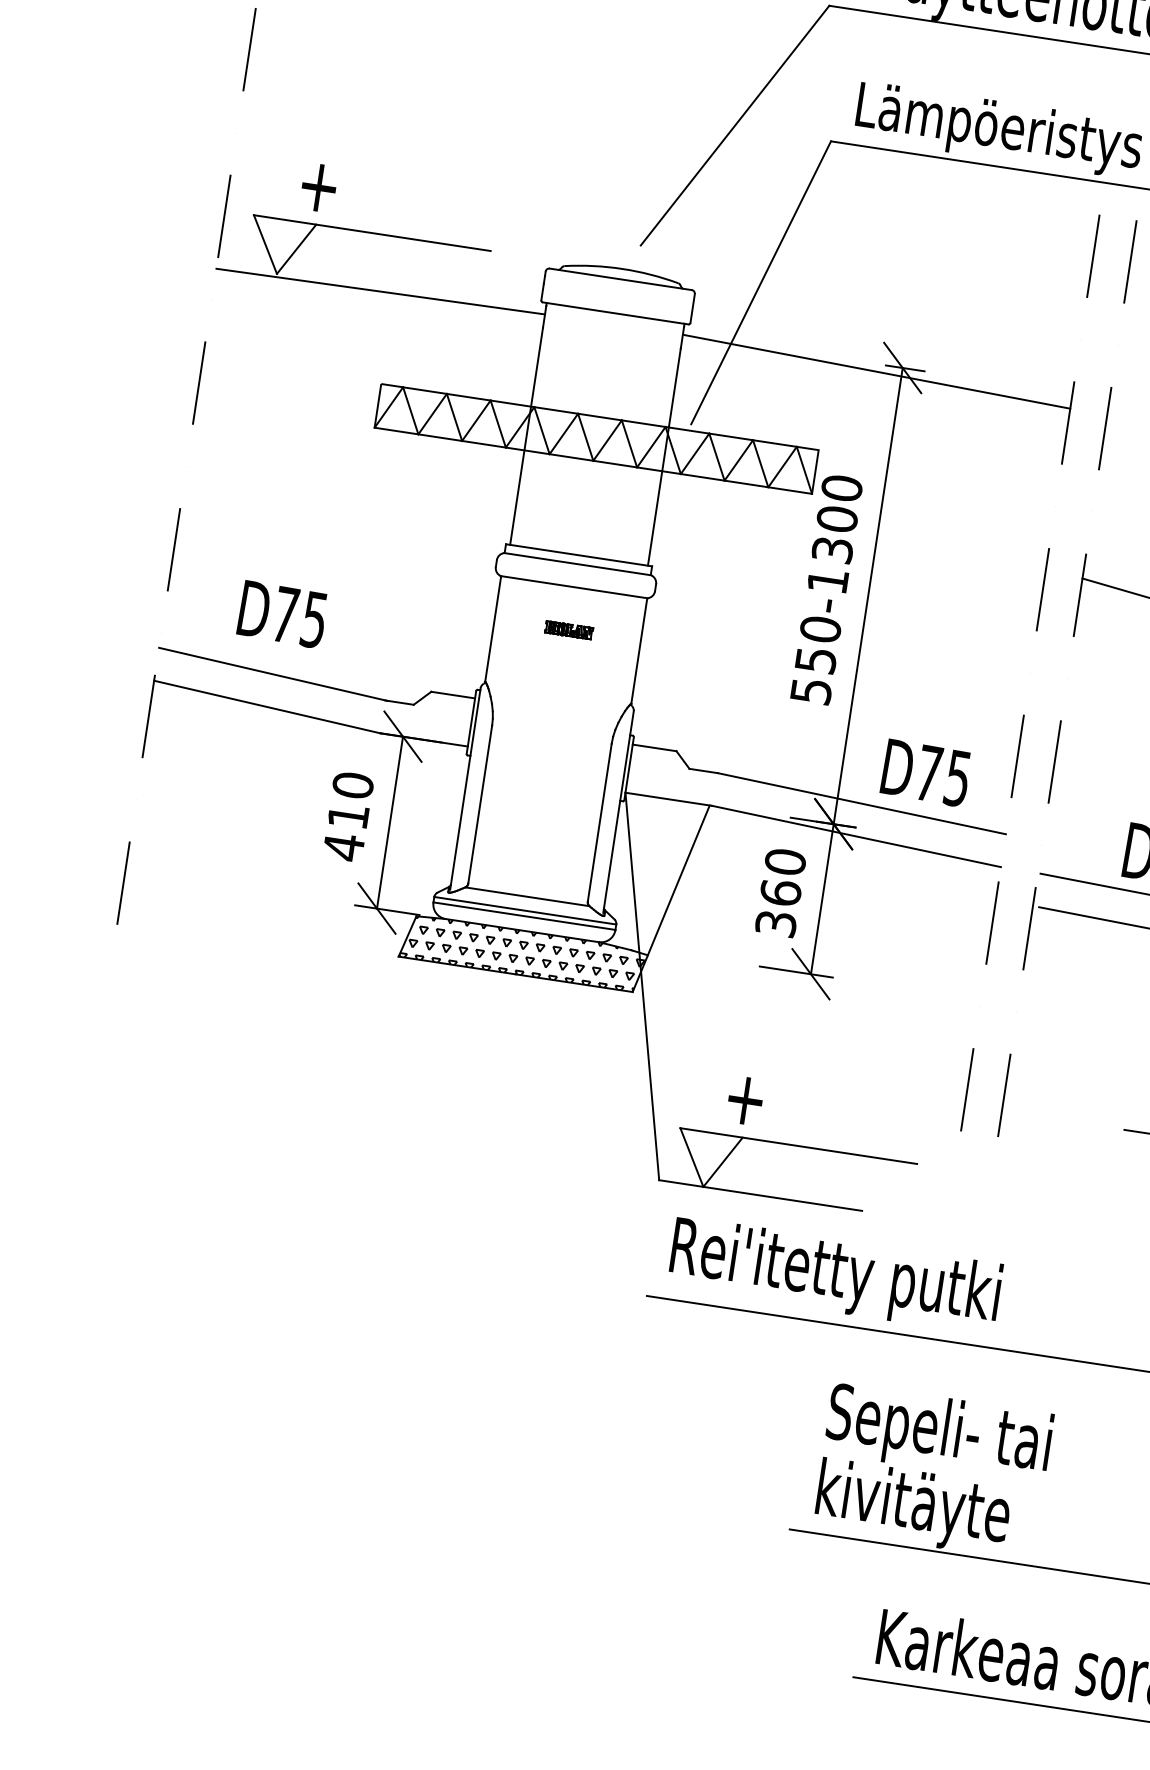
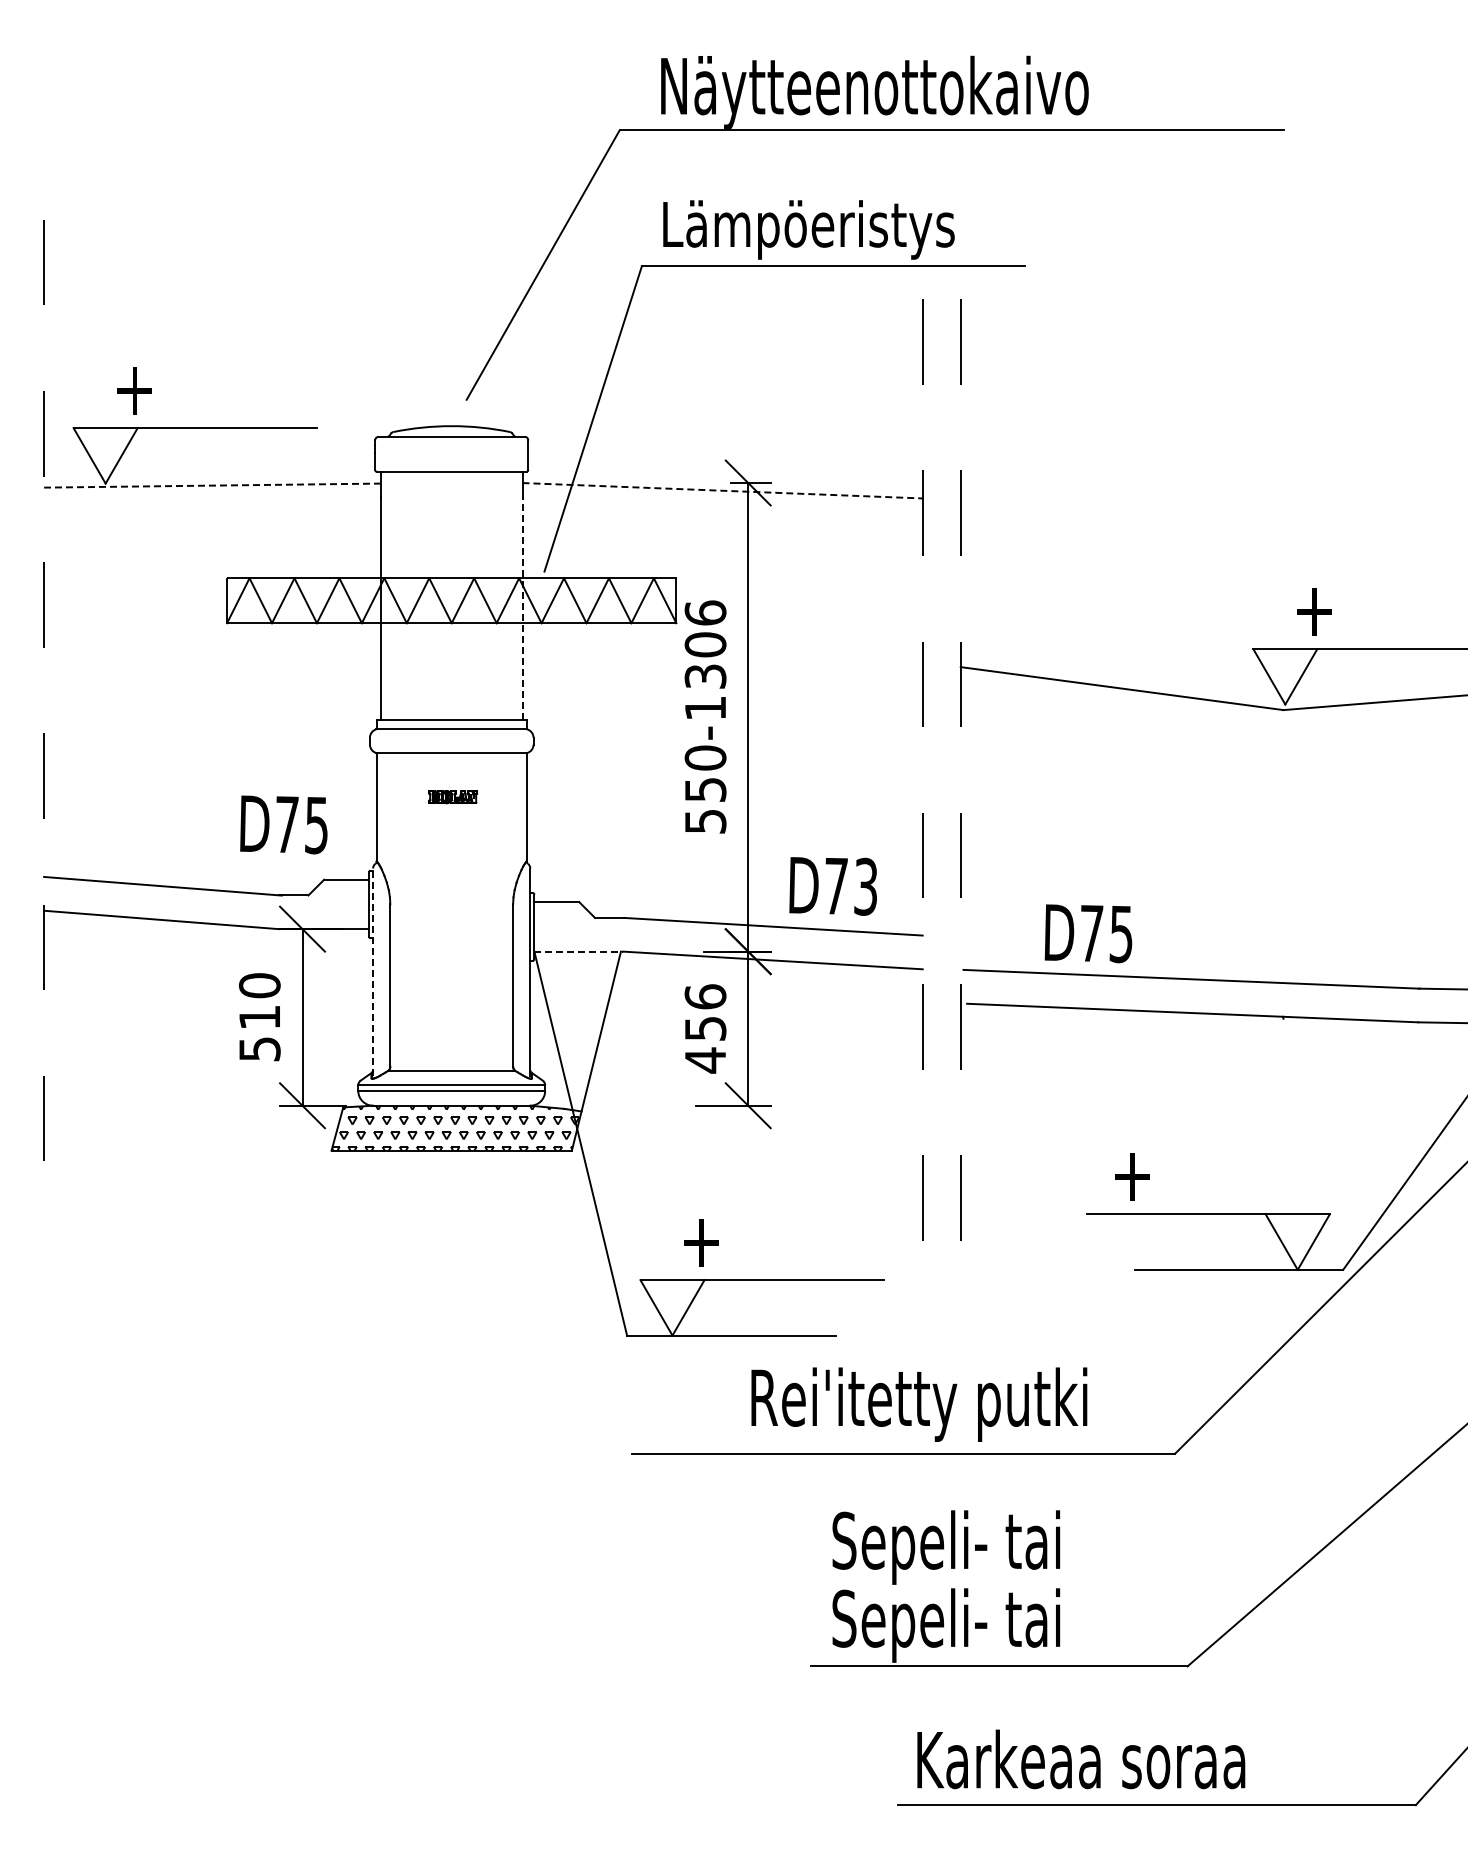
line: (380, 291) -> (212, 485), solid -> dashed
line: (877, 371) -> (723, 490), solid -> dashed
line: (664, 456) -> (522, 608), solid -> dashed
text: (842, 487) -> (705, 612), 550-1300 -> 550-1306
text: (282, 614) -> (283, 824), moved
text: (957, 778) -> (865, 886), D75 -> D73
line: (465, 789) -> (373, 972), solid -> dashed
line: (669, 799) -> (579, 951), solid -> dashed
text: (343, 847) -> (259, 1049), 410 -> 510
text: (780, 892) -> (705, 1028), 360 -> 456
text: (835, 1275) -> (919, 1404), moved
text: (927, 1509) -> (946, 1625), kivitäyte -> Sepeli- tai

